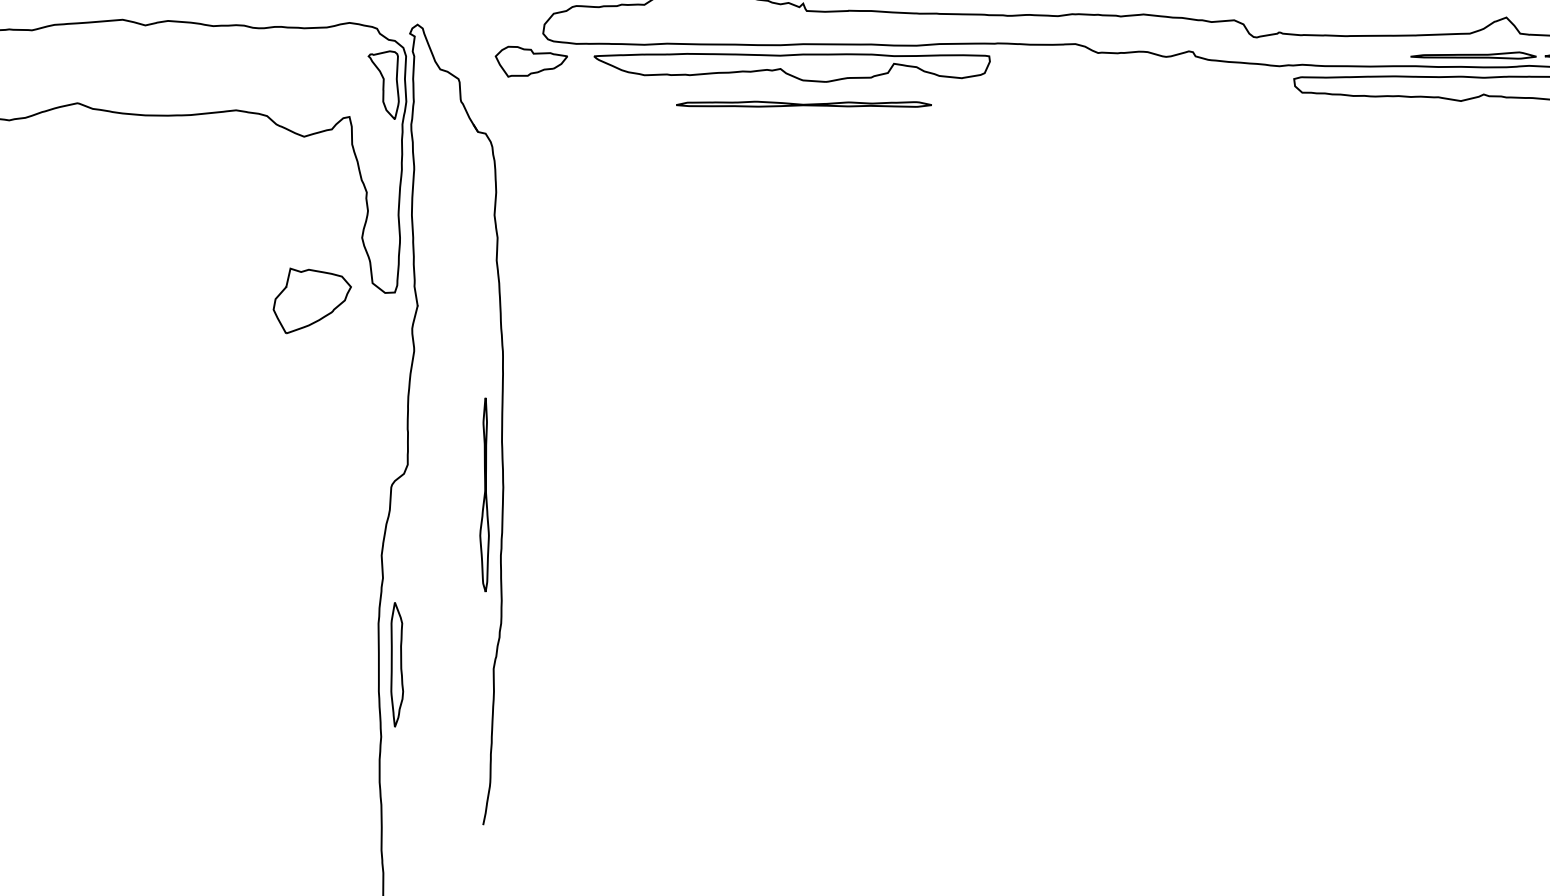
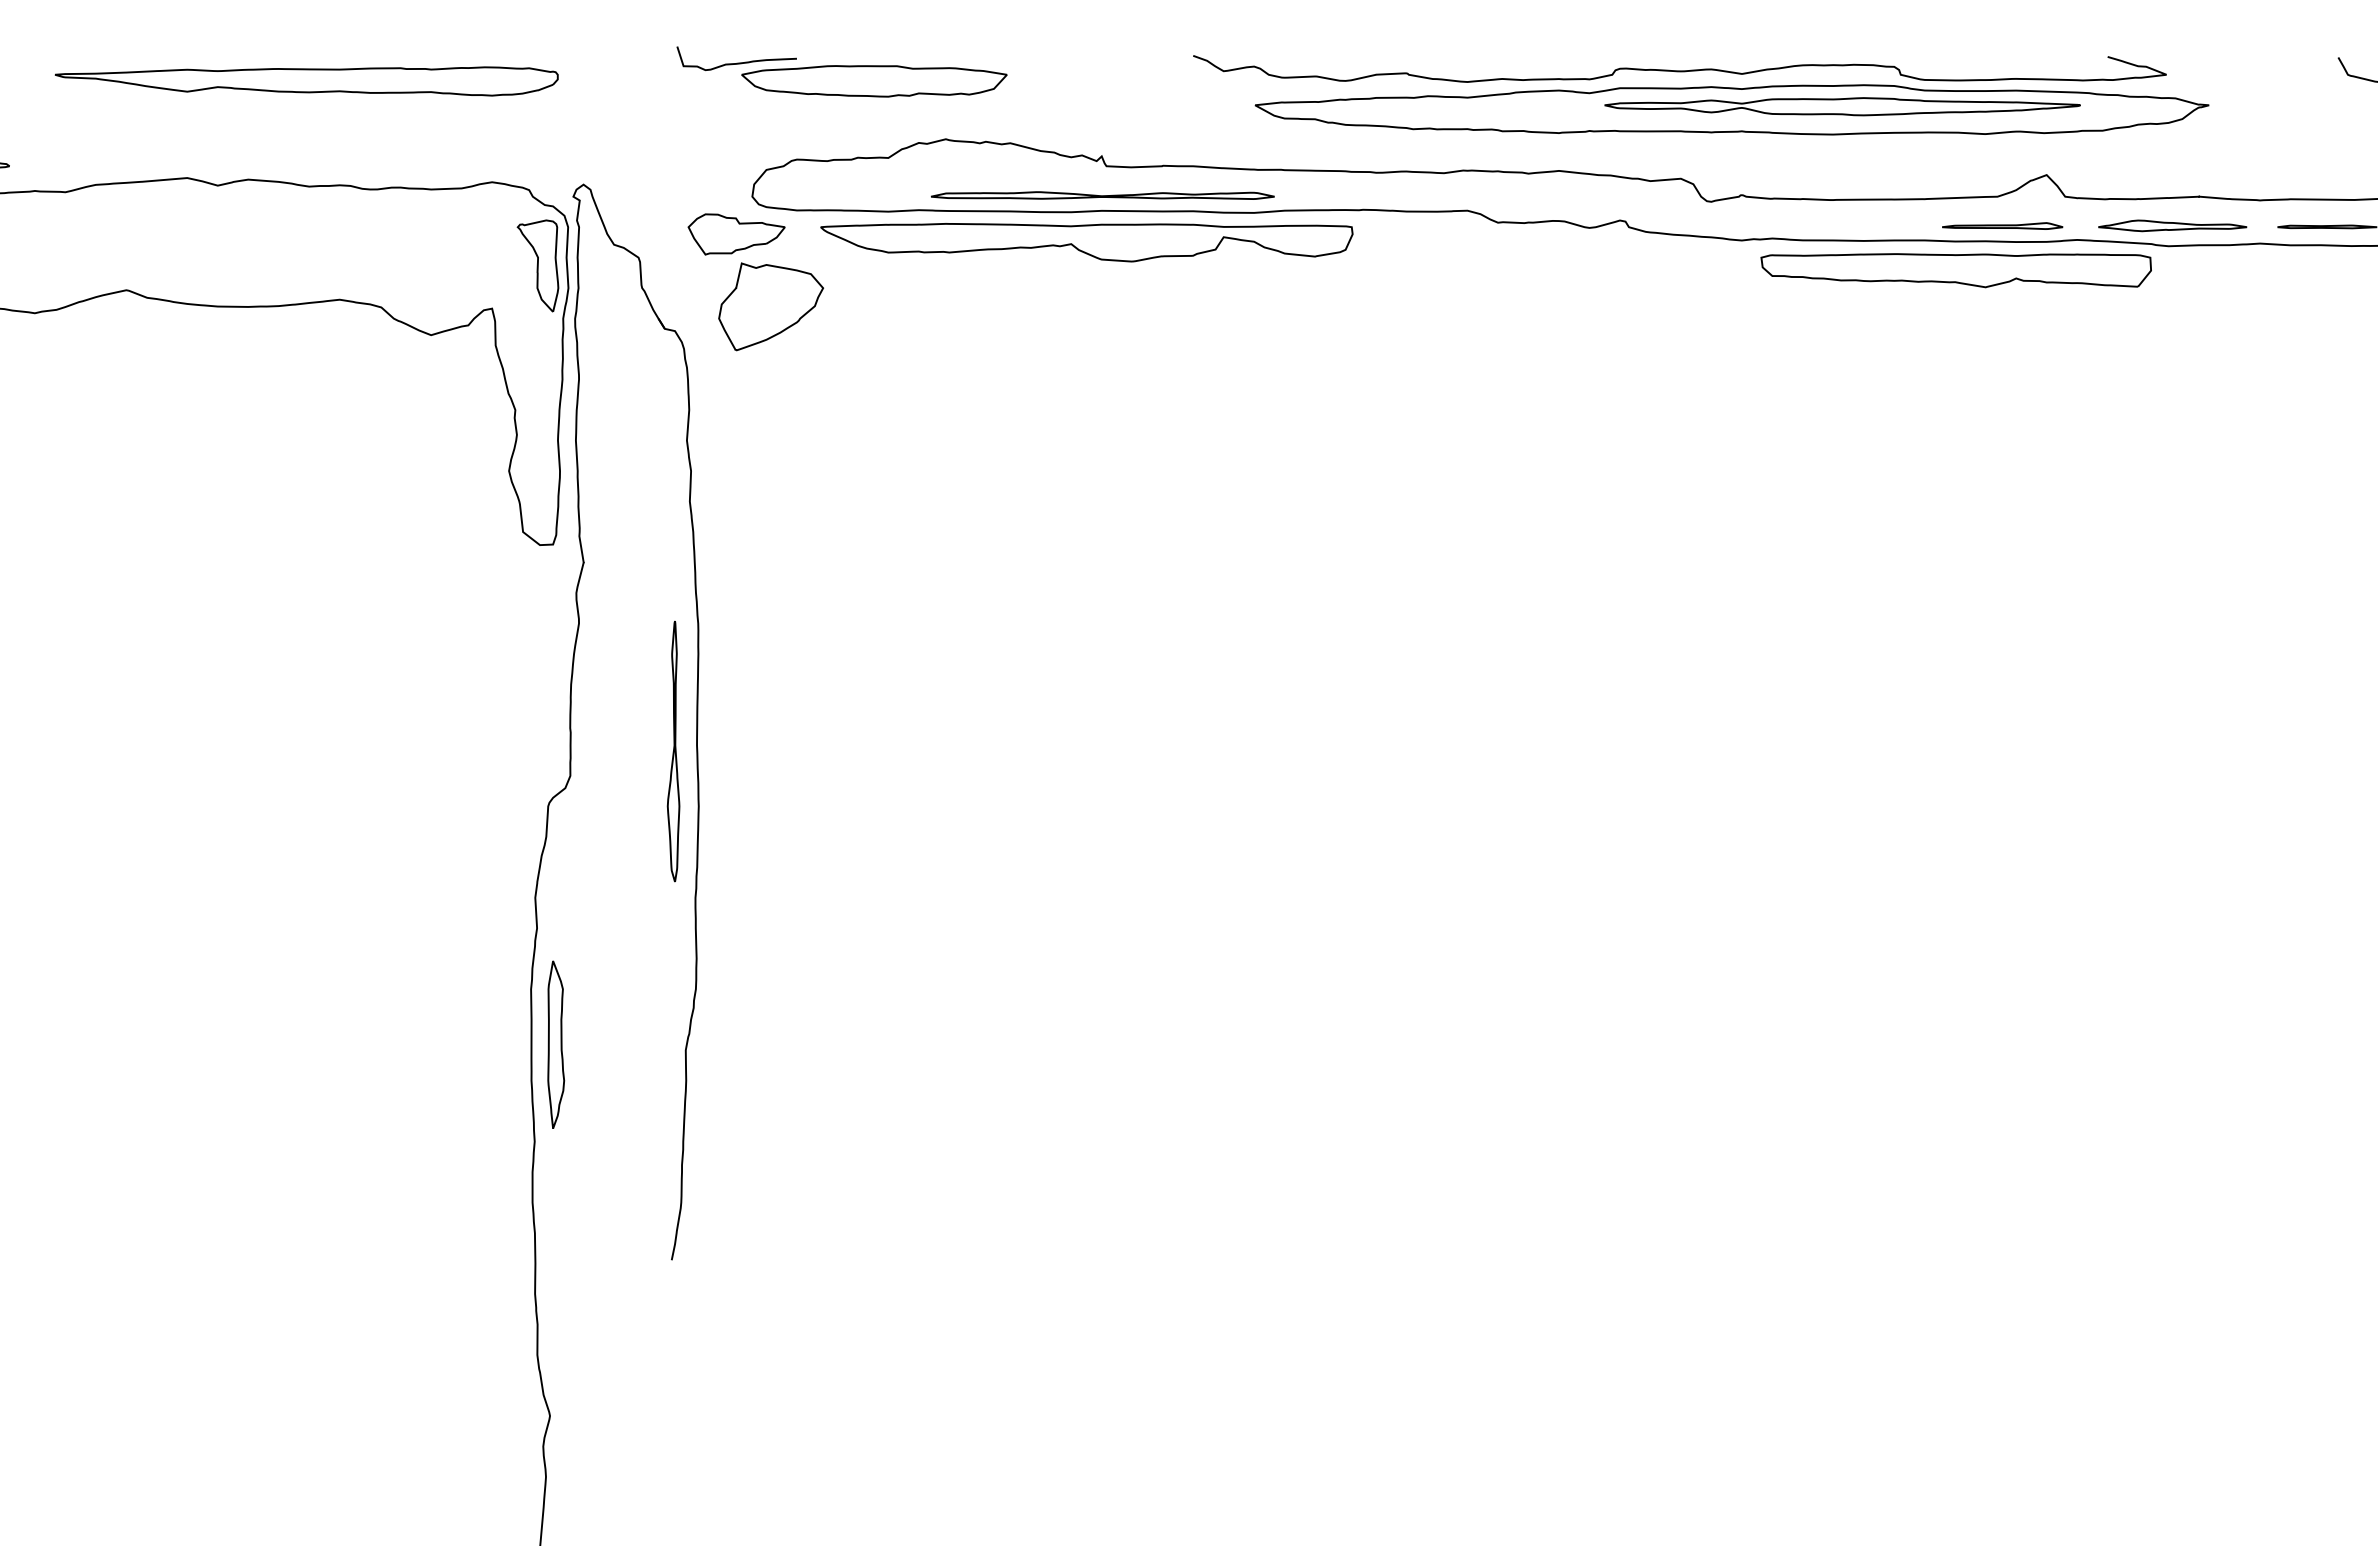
part: (1473, 55) -> (2002, 225), size x0.71
part: (803, 104) -> (1102, 195), moved
part: (312, 300) -> (771, 306), moved
part: (484, 494) -> (673, 751), moved

